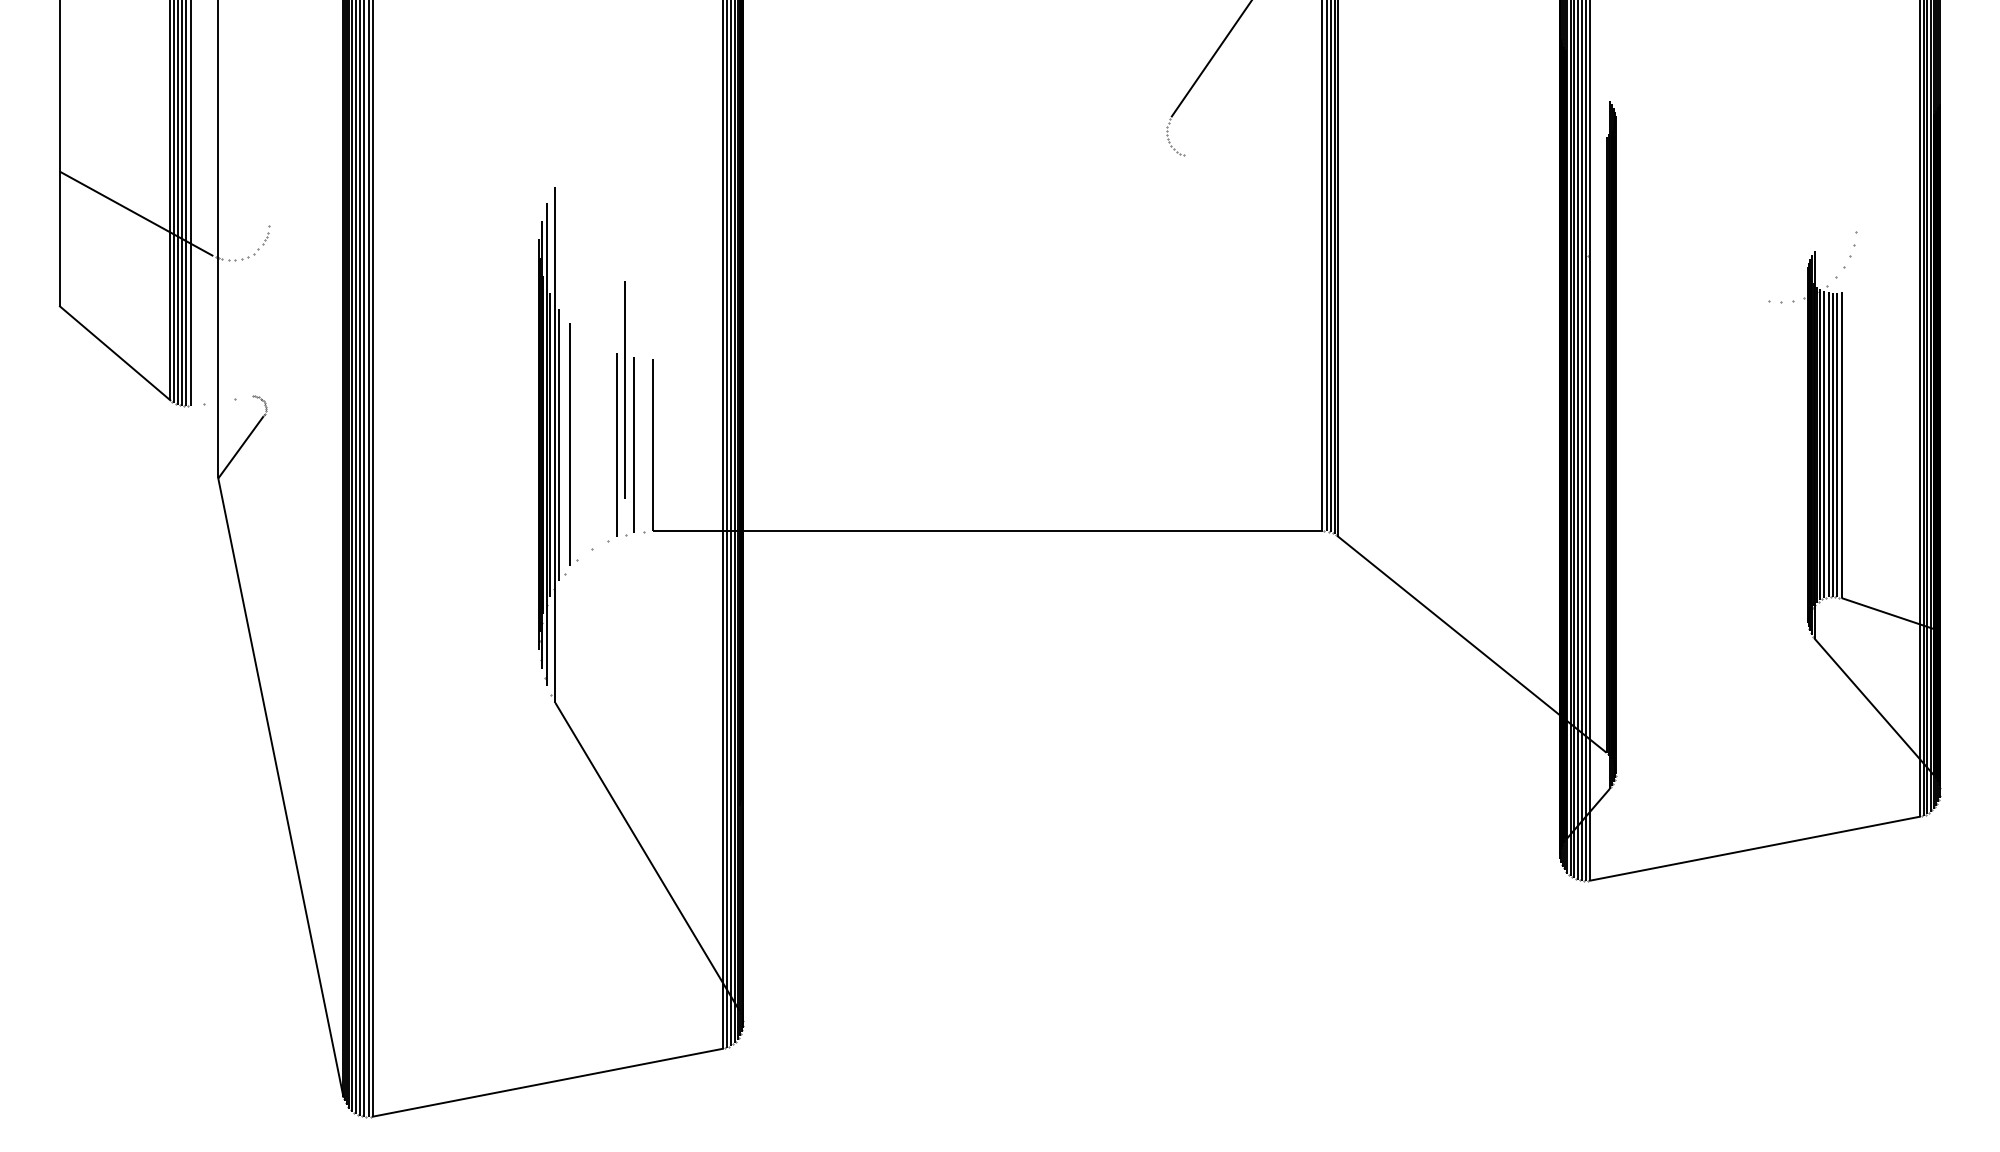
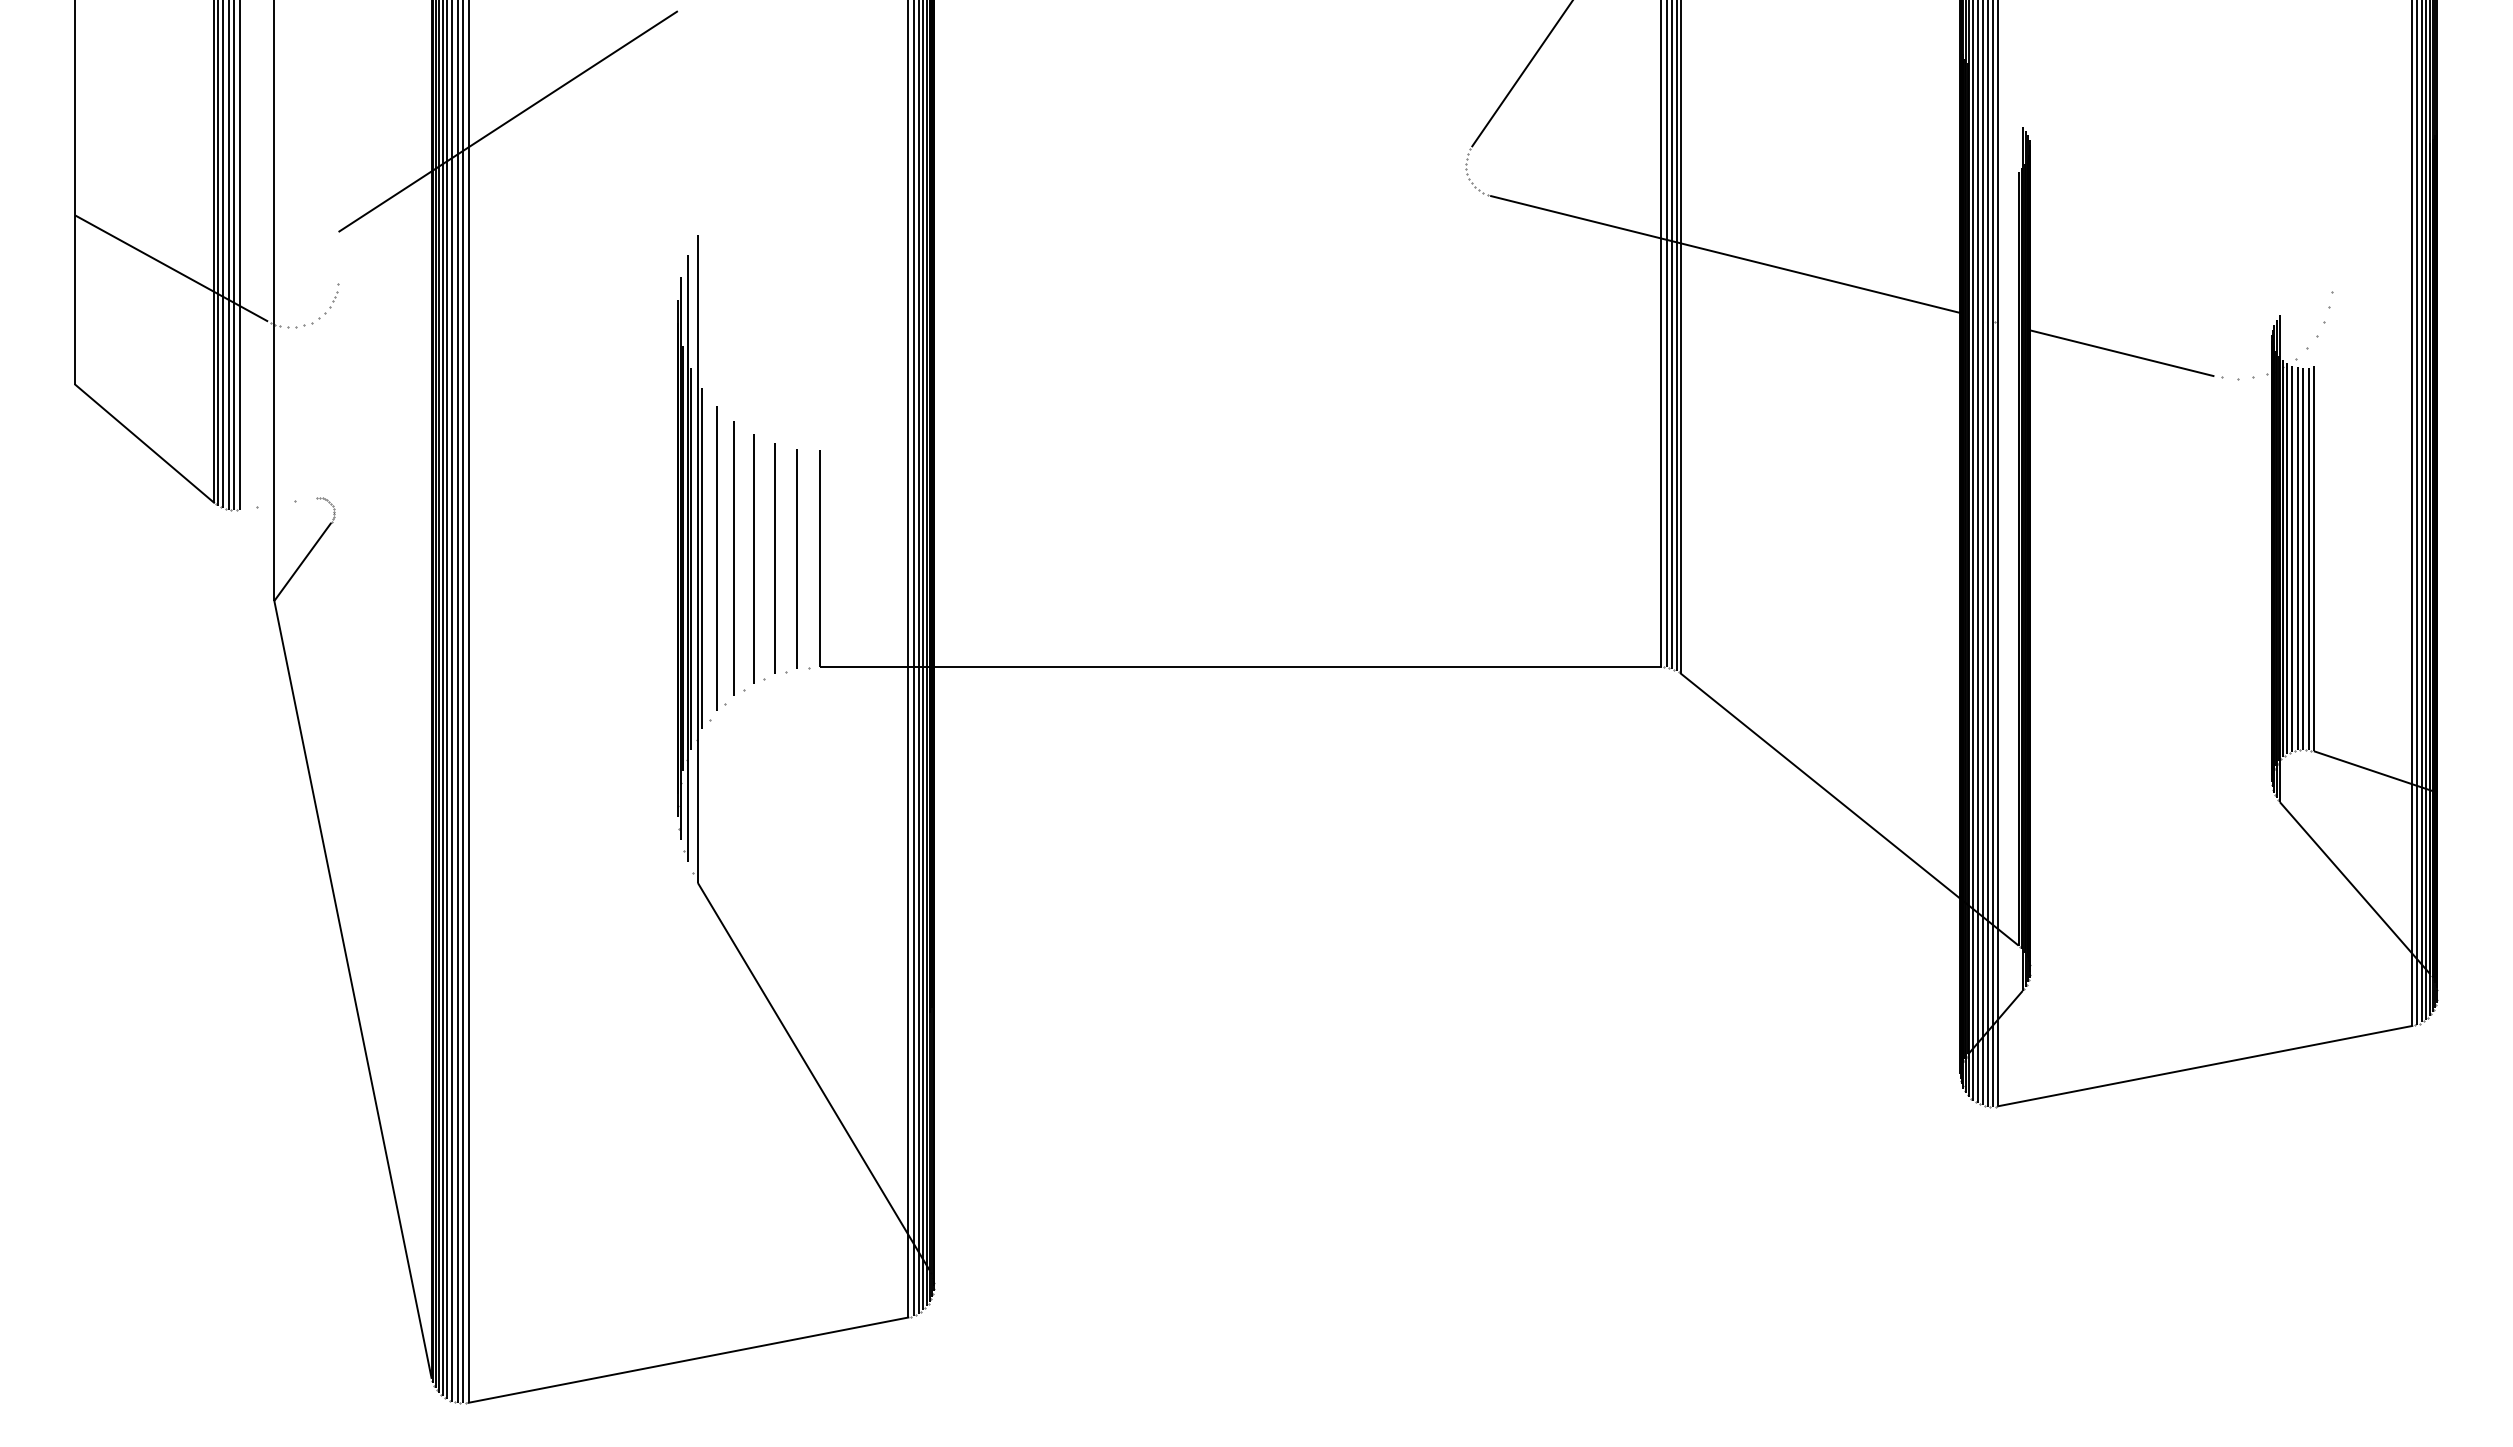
line: (403, 96) -> (507, 121), added
line: (1373, 201) -> (1725, 253), added
line: (1689, 281) -> (2122, 353), added
line: (624, 389) -> (733, 558), moved
line: (599, 444) -> (753, 558), added

